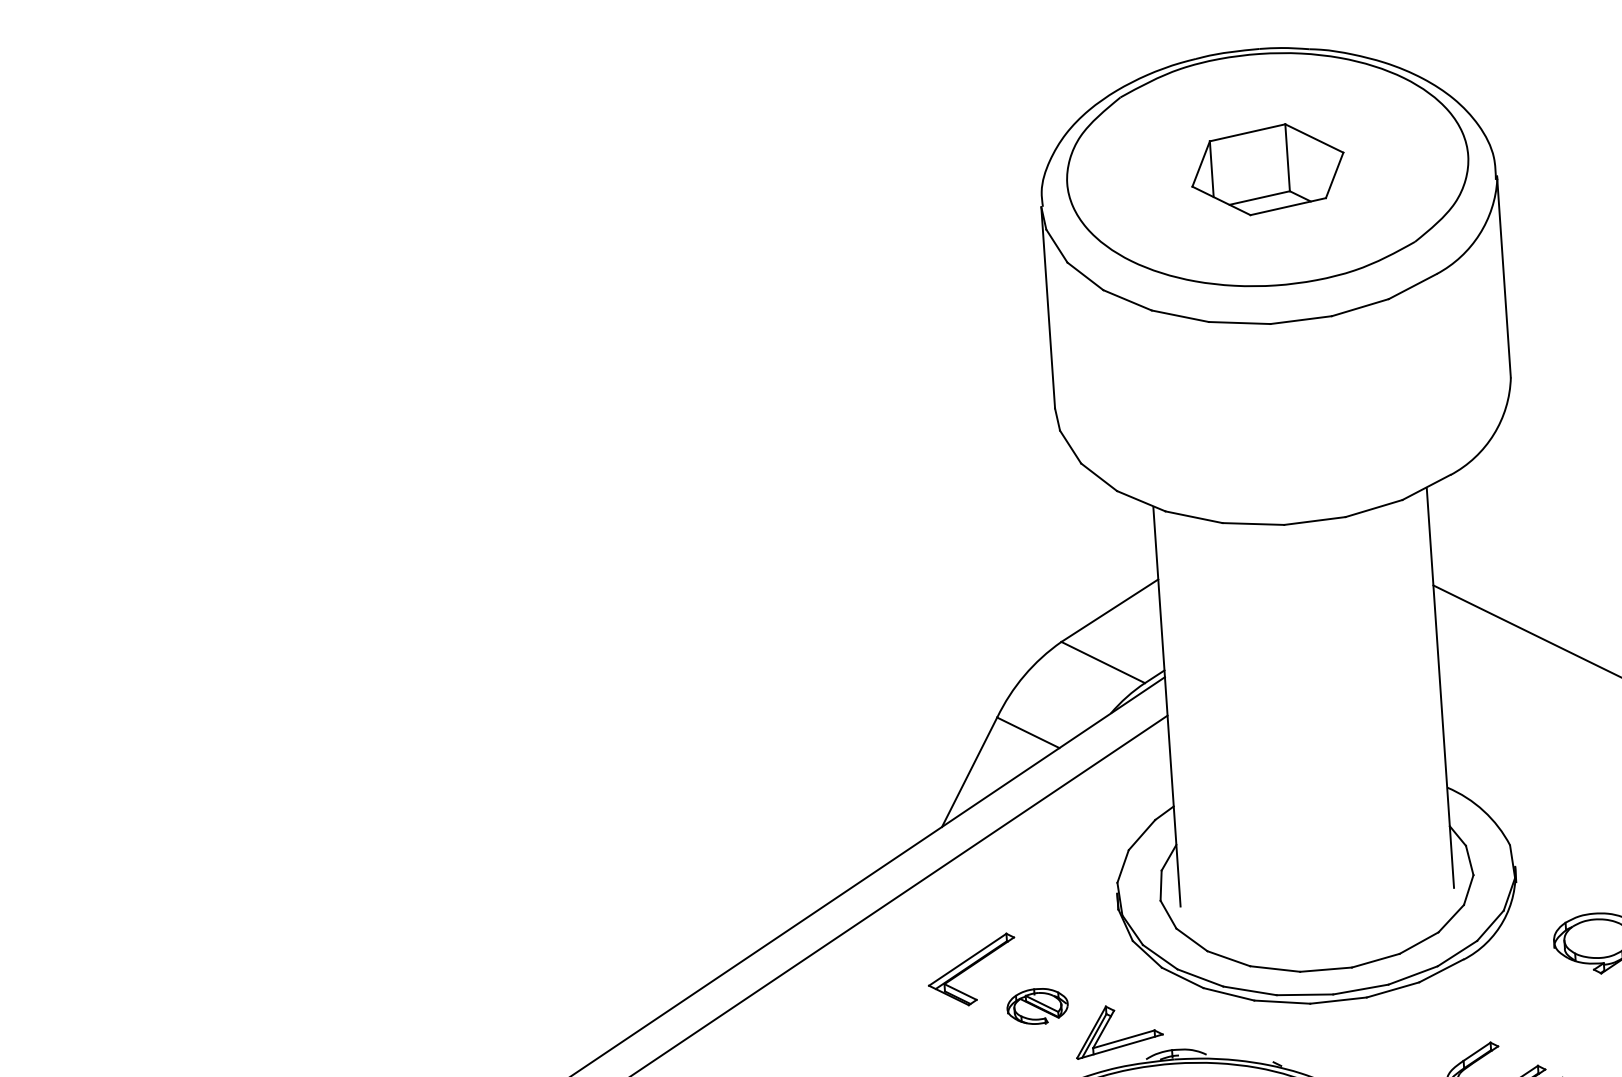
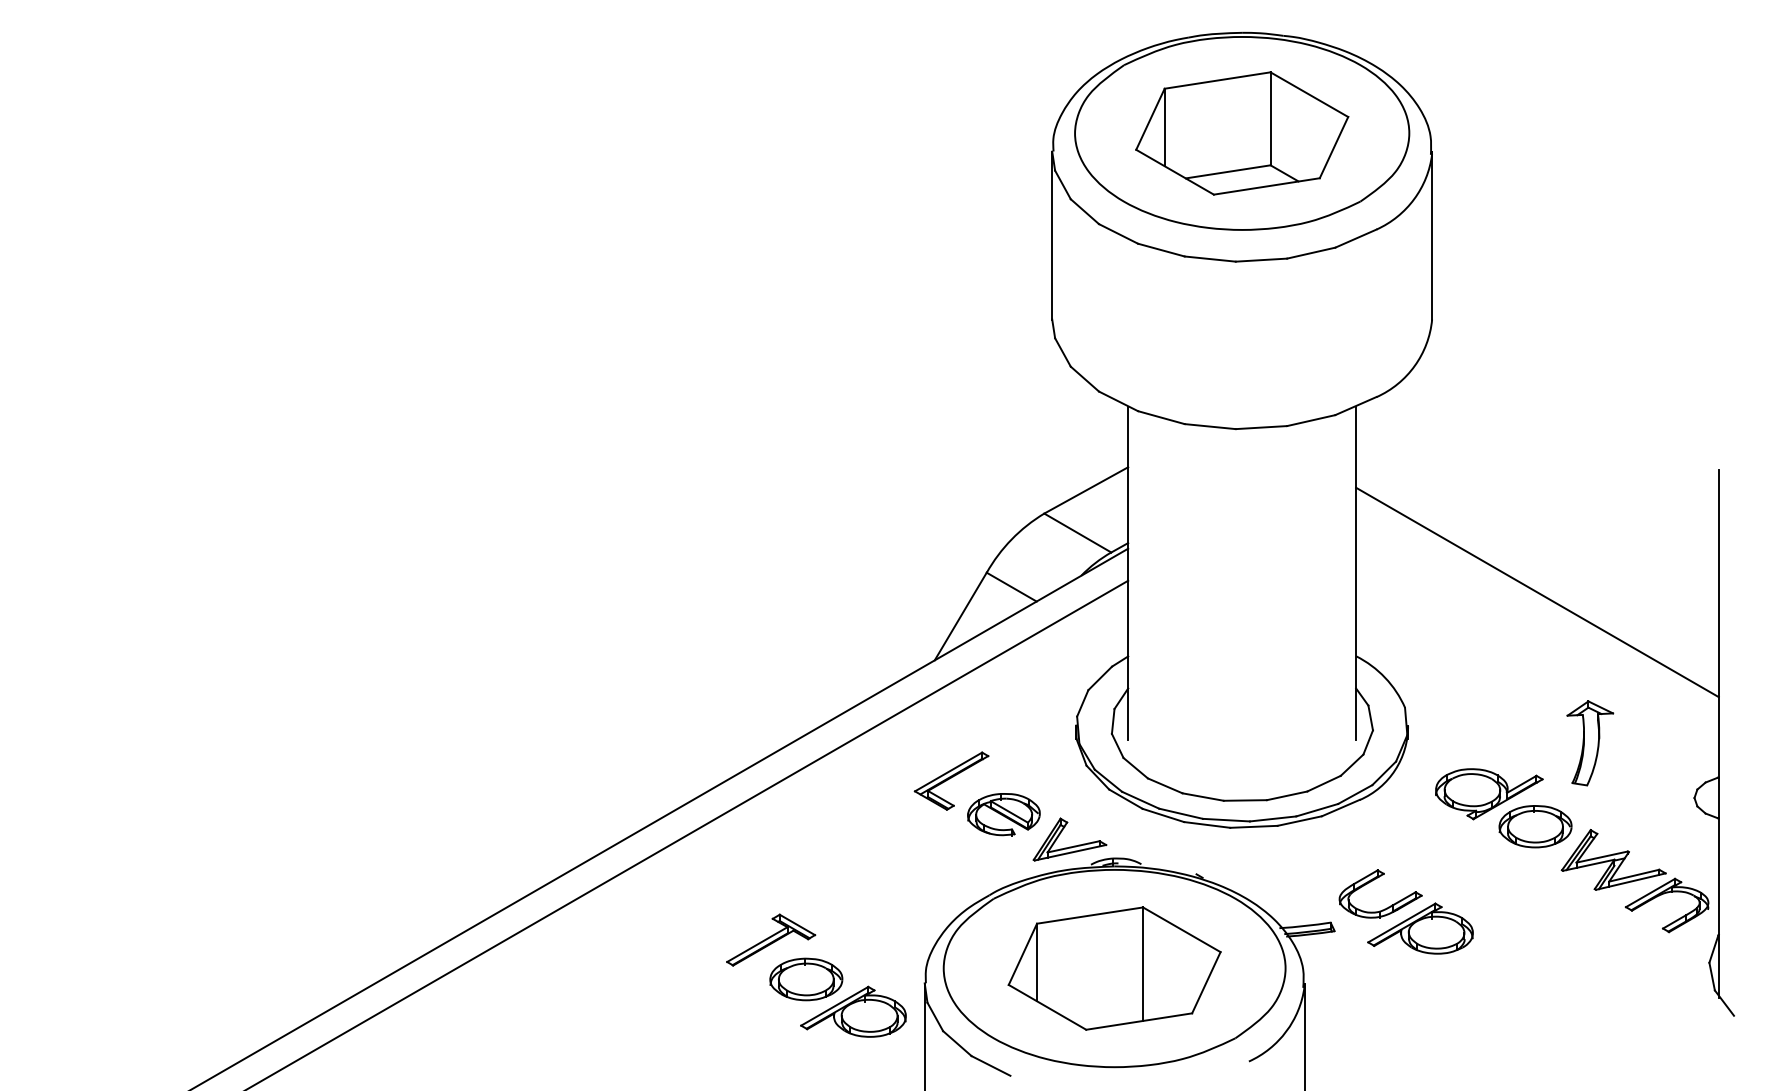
part: (1268, 169) -> (1242, 133), size x1.67
part: (1037, 1006) -> (1003, 814), size x1.43

